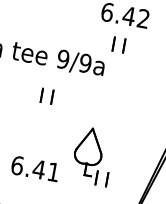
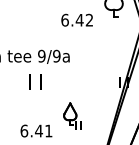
part: (118, 45) -> (76, 40), removed
part: (46, 96) -> (35, 82), size x1.6
part: (92, 155) -> (72, 115), size x0.7

